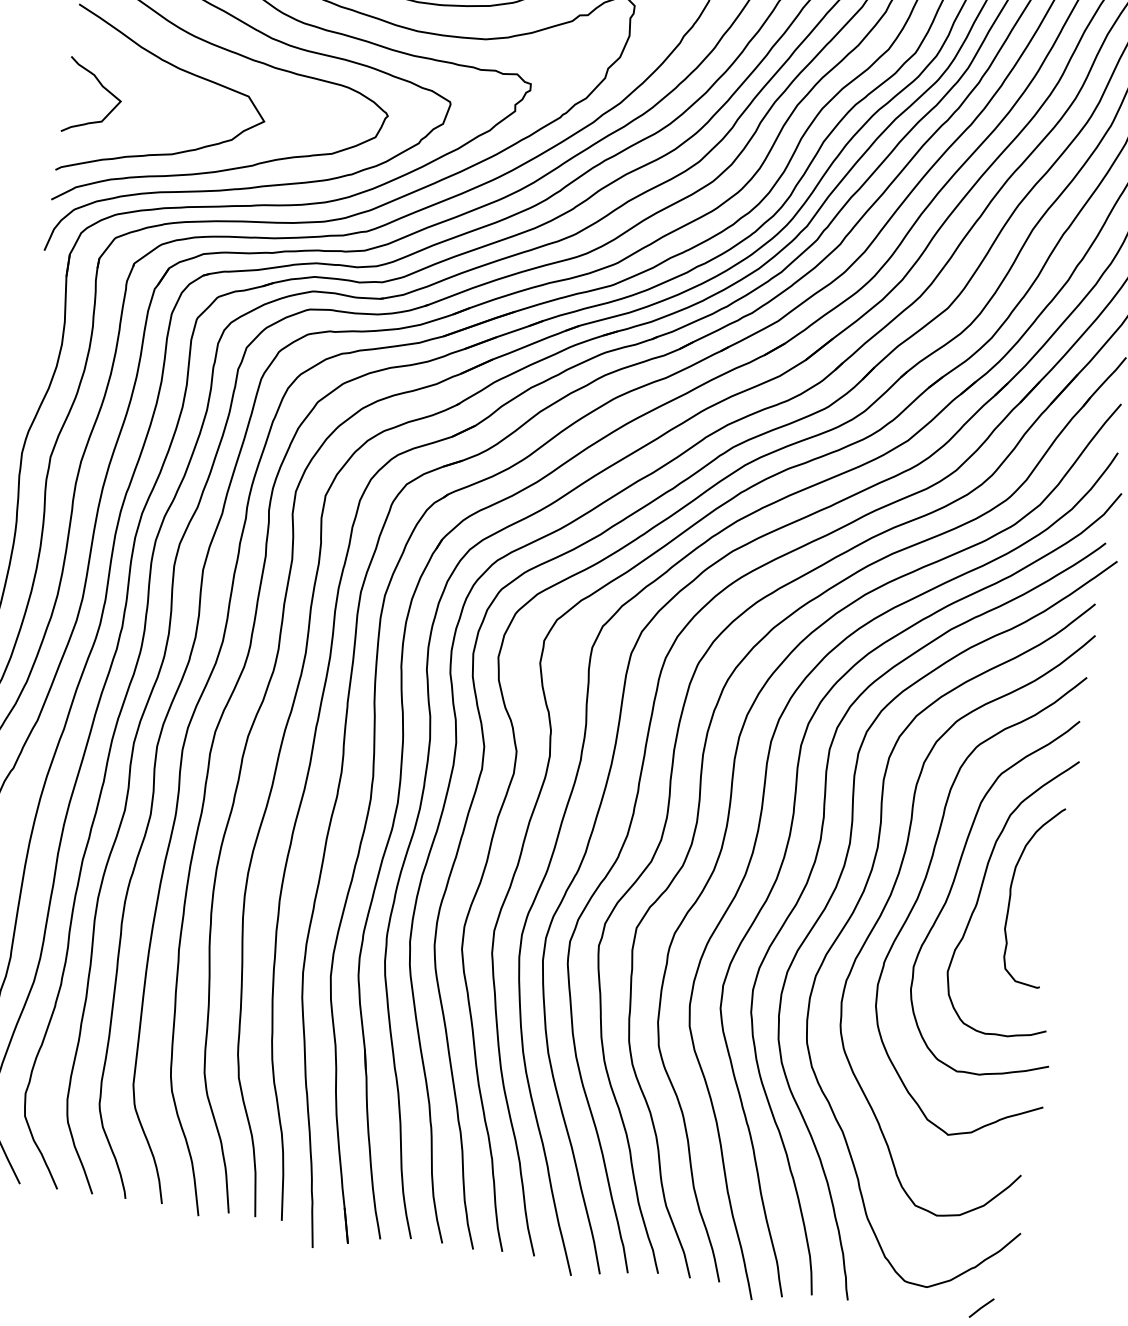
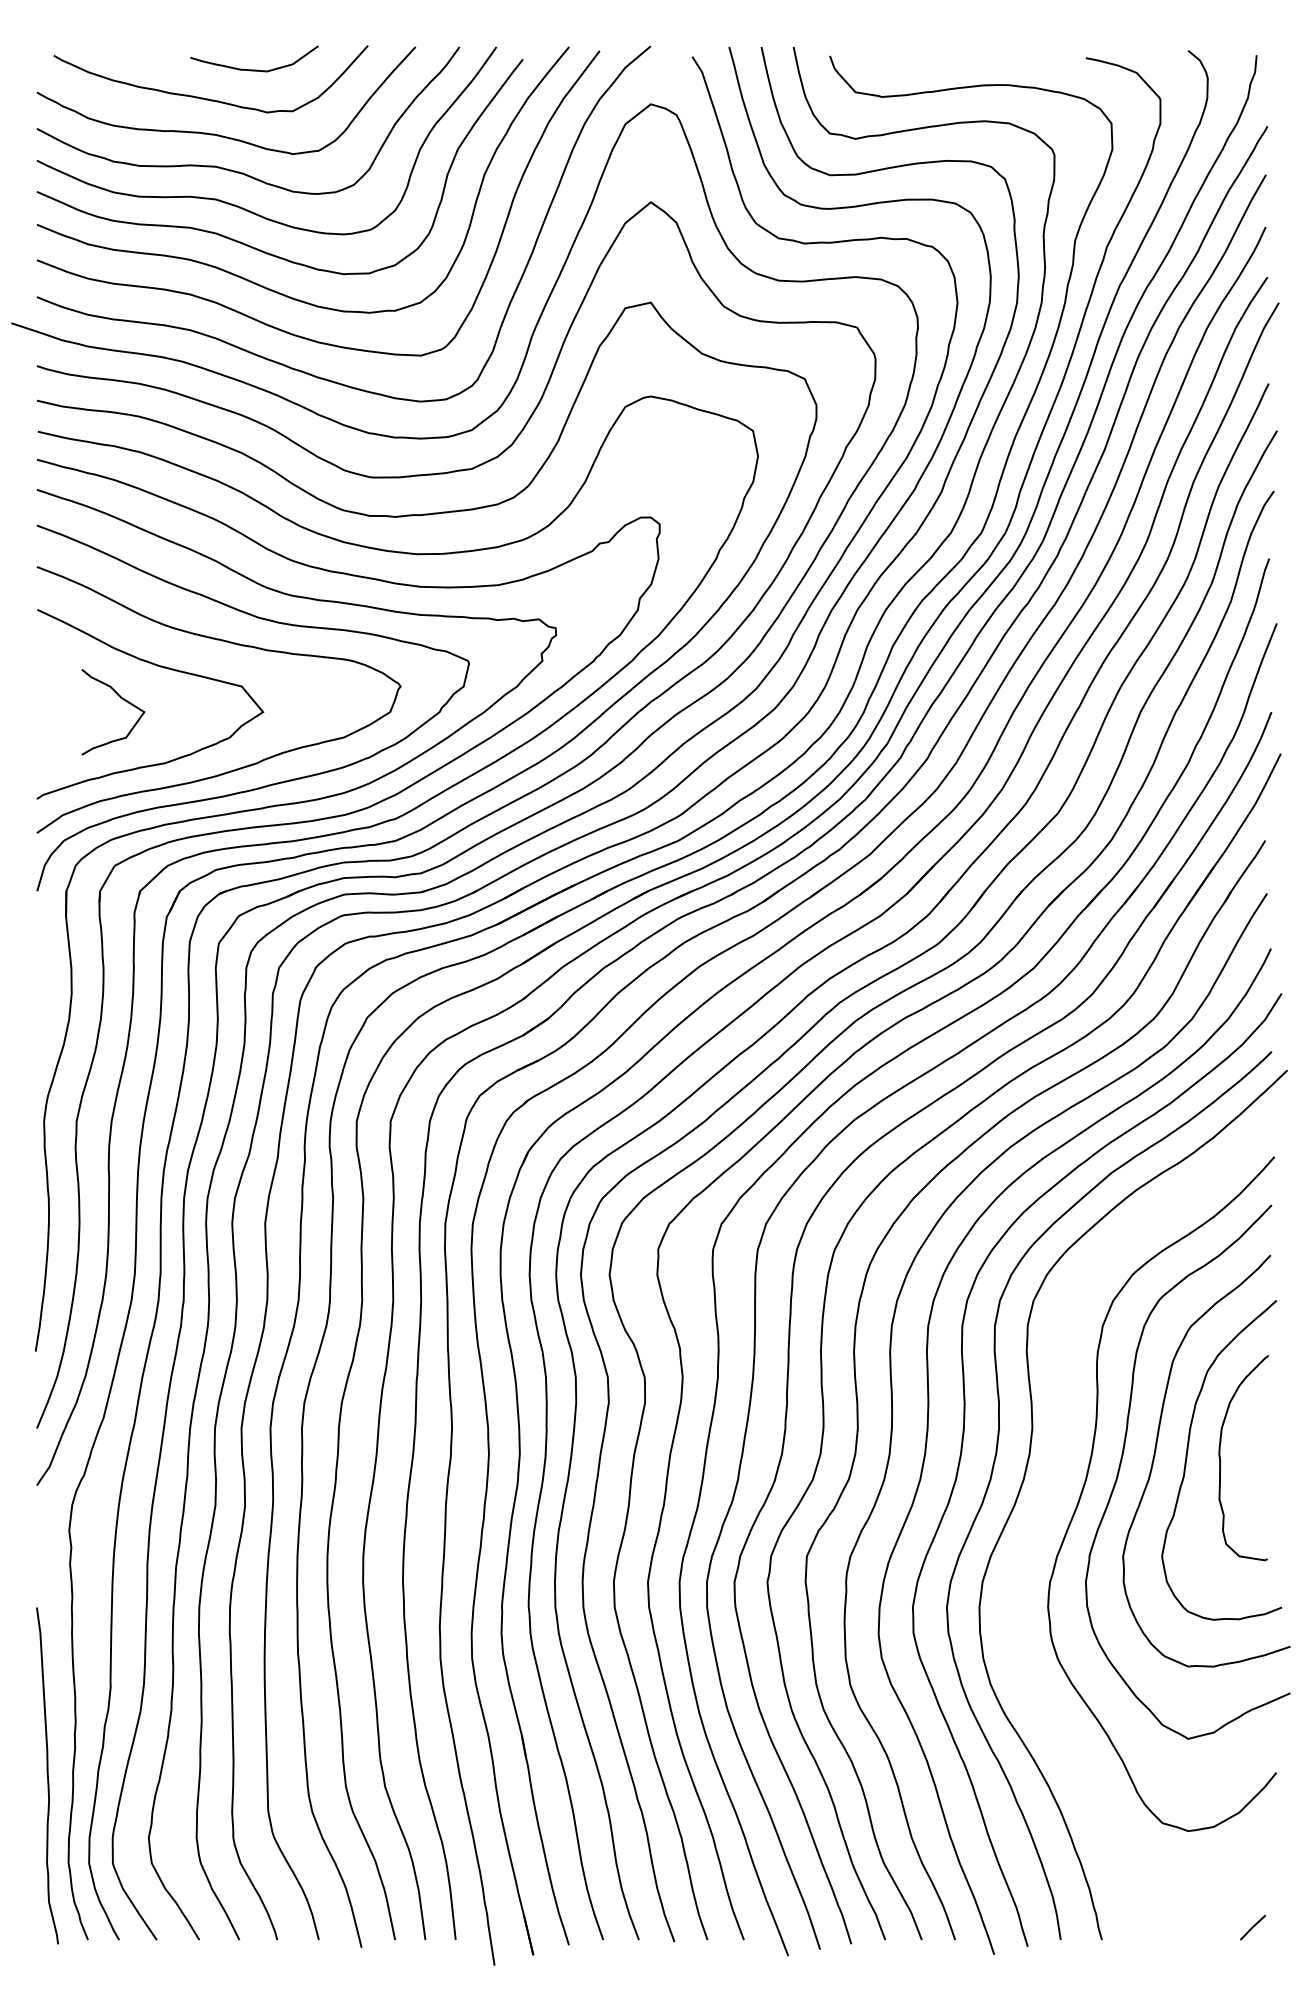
curve: (103, 88) -> (123, 700), moved
curve: (862, 896) -> (1054, 1485), removed

